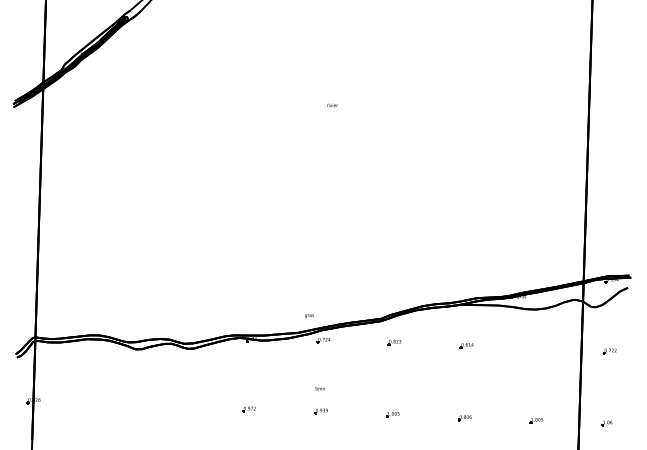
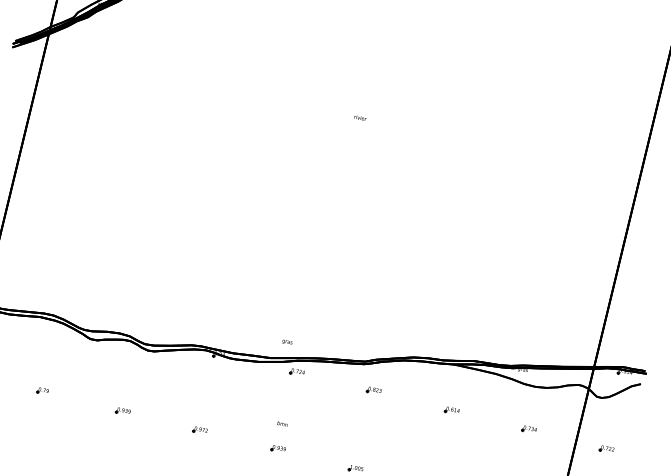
part: (537, 348) -> (528, 429), added
part: (103, 403) -> (42, 390), added
part: (177, 407) -> (122, 411), added

